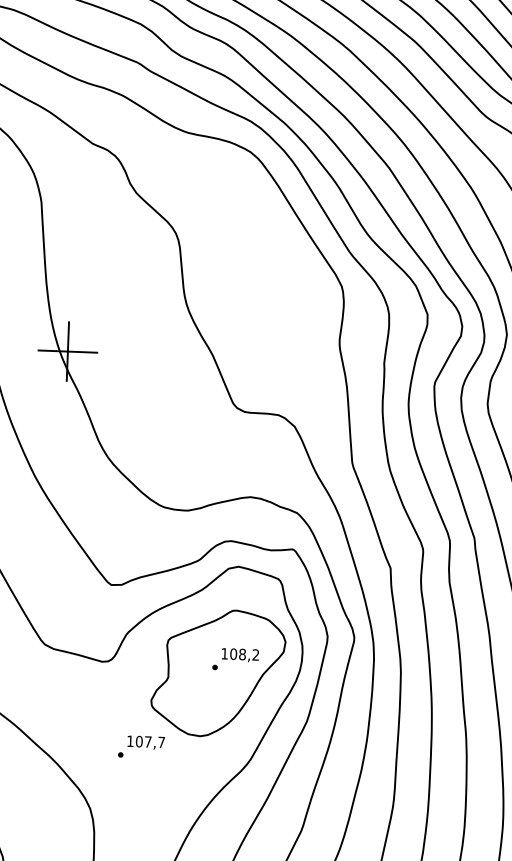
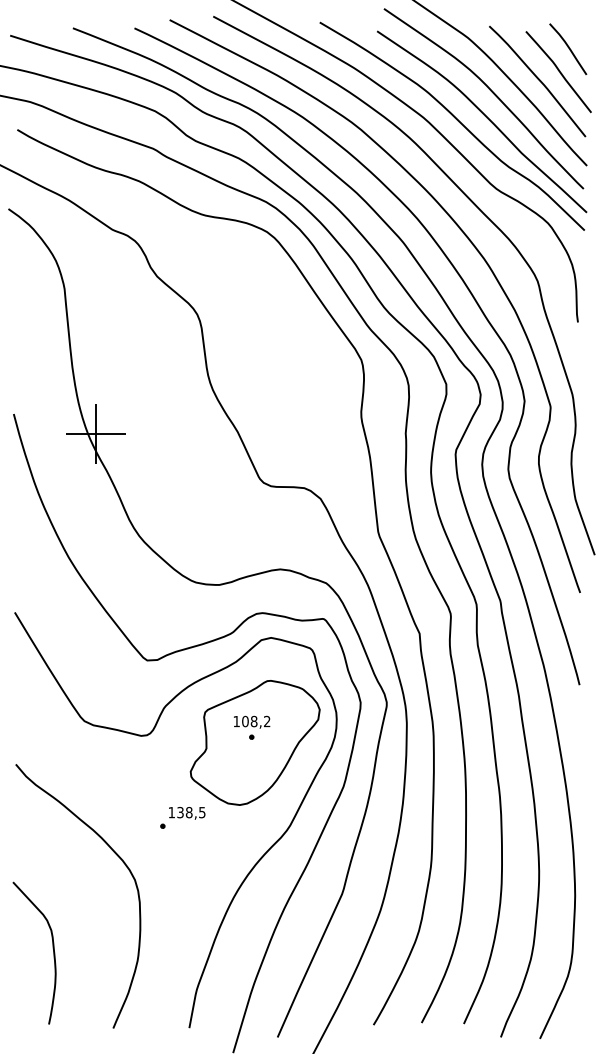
text: (240, 654) -> (252, 721), moved
text: (150, 741) -> (191, 812), 107,7 -> 138,5

